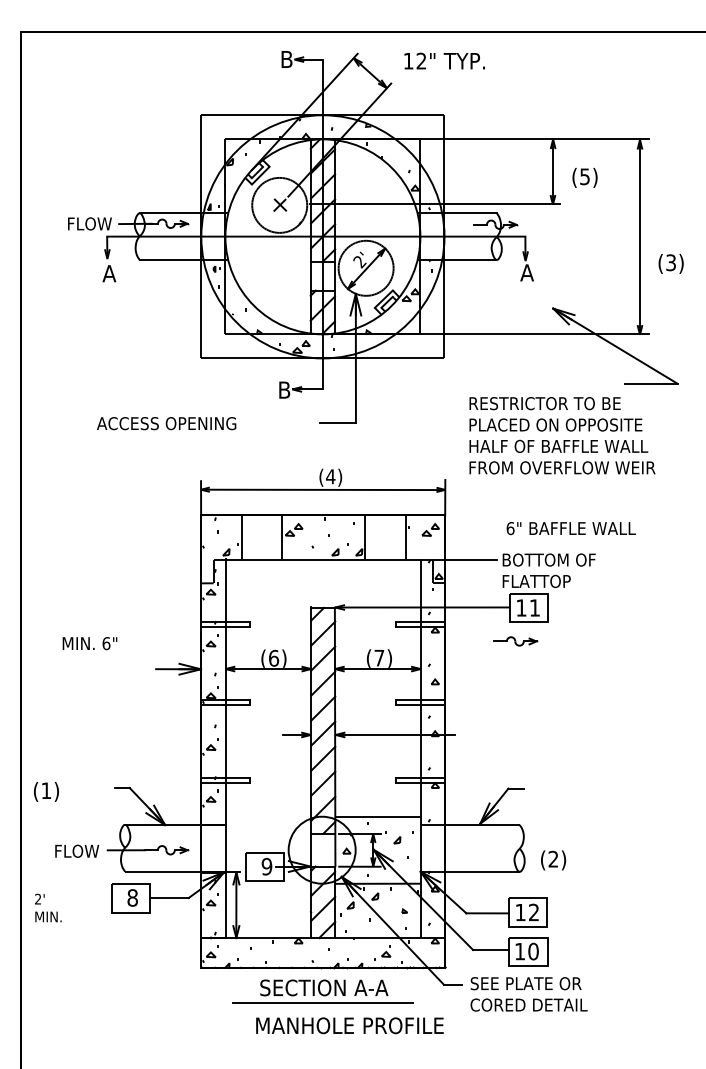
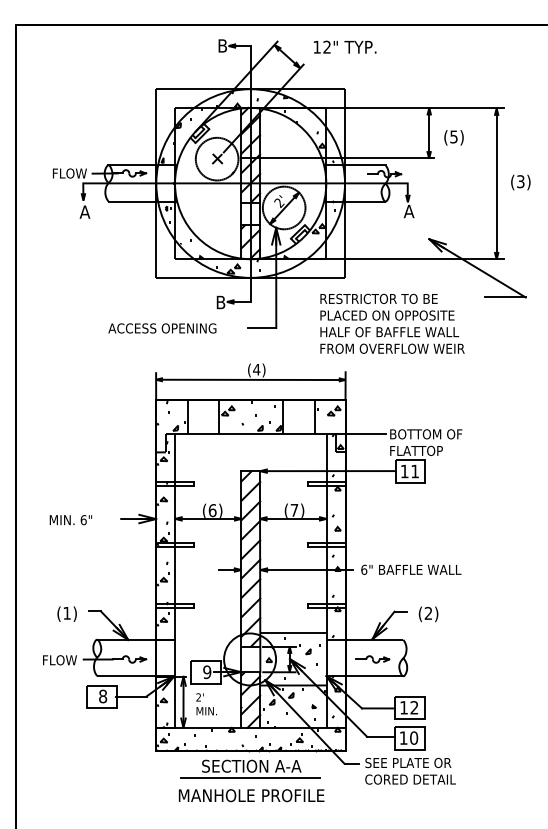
text: (670, 263) -> (520, 182), moved
text: (166, 423) -> (162, 328), moved
text: (562, 435) -> (392, 323), moved
text: (571, 528) -> (411, 569), moved
part: (514, 641) -> (372, 659), moved
text: (89, 644) -> (70, 520), moved
text: (45, 790) -> (66, 613), moved
text: (553, 860) -> (428, 614), moved
text: (48, 908) -> (206, 704), moved
text: (349, 1025) -> (251, 795), moved

